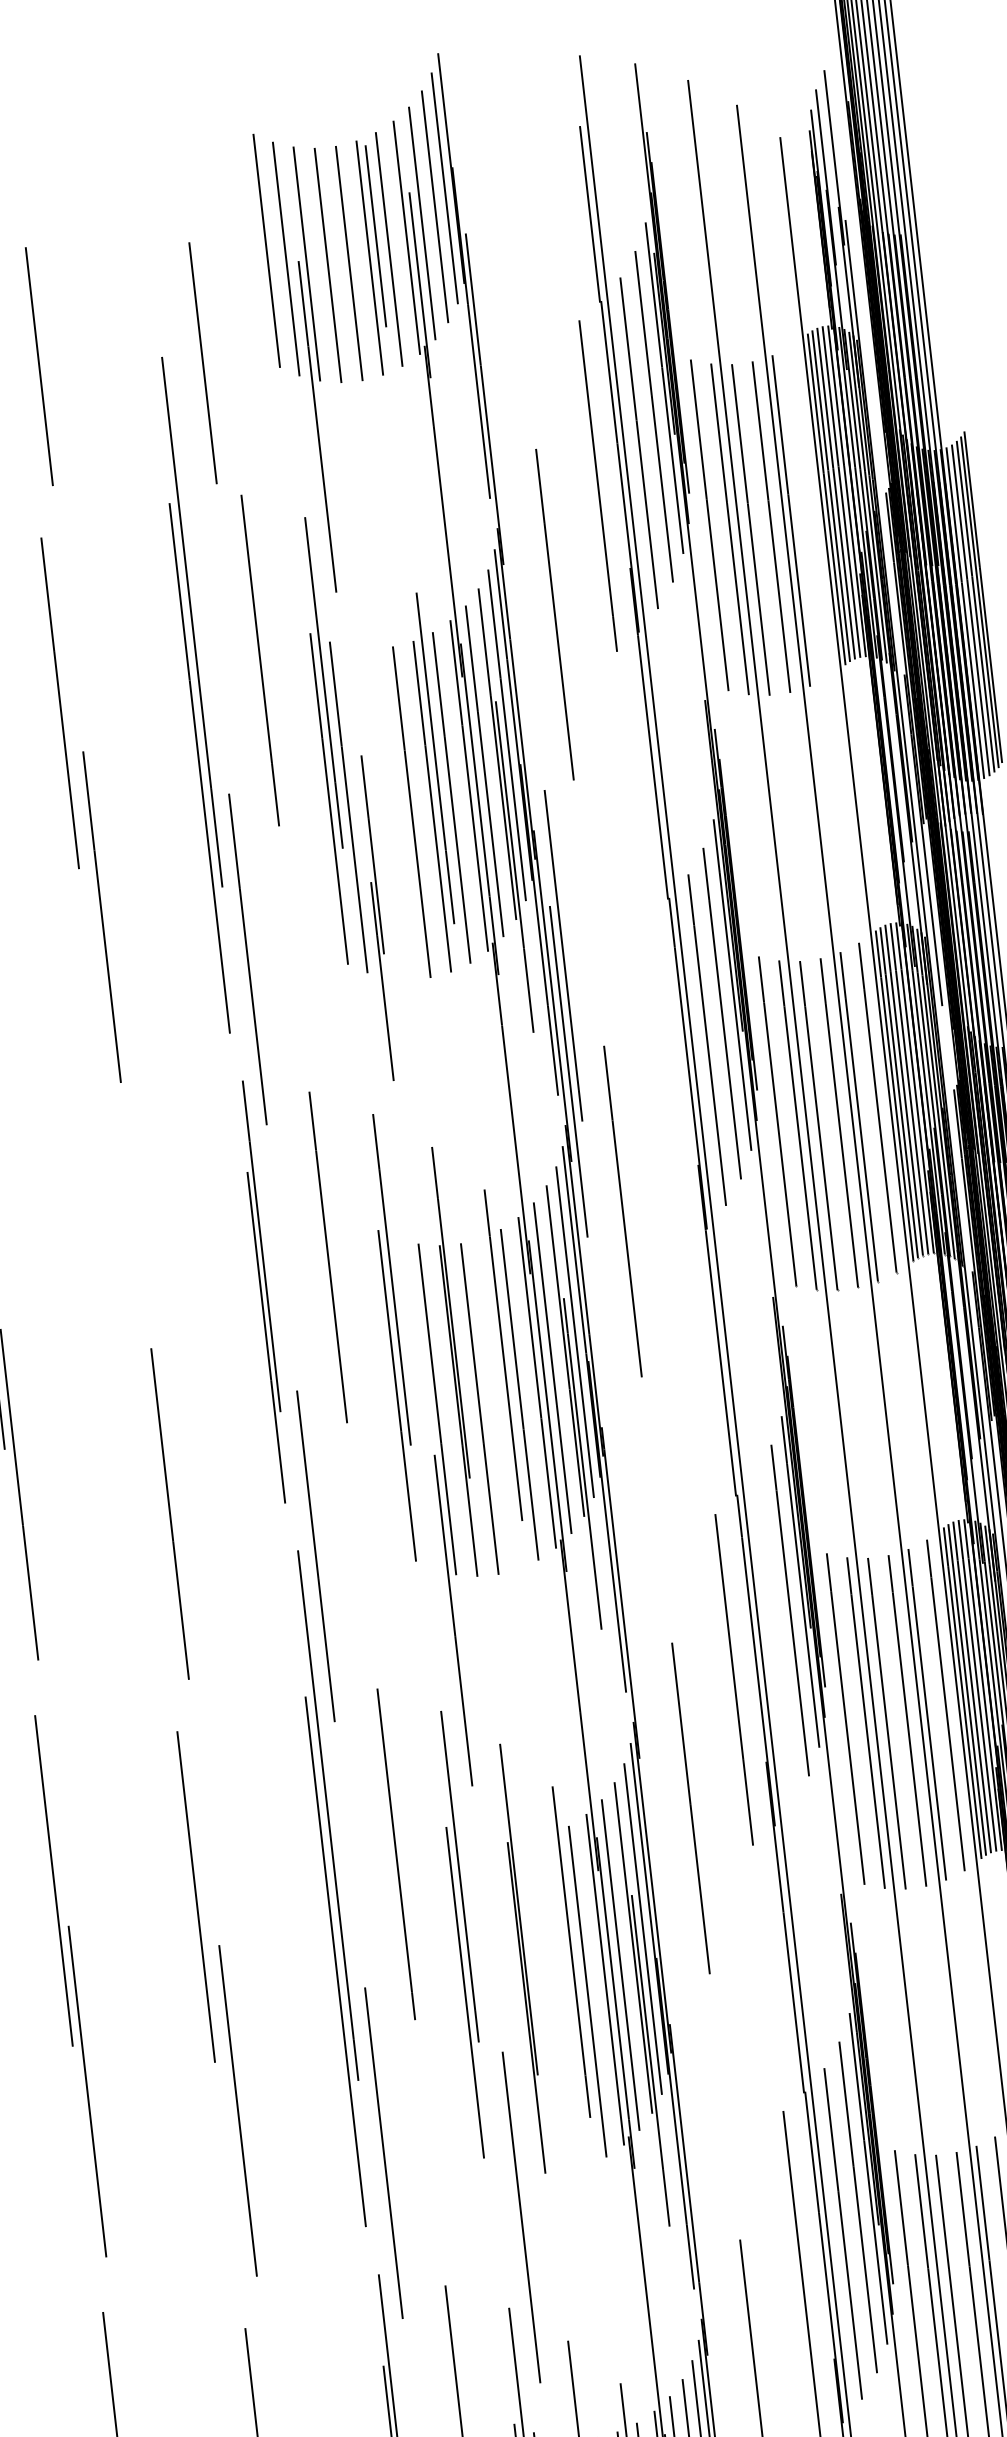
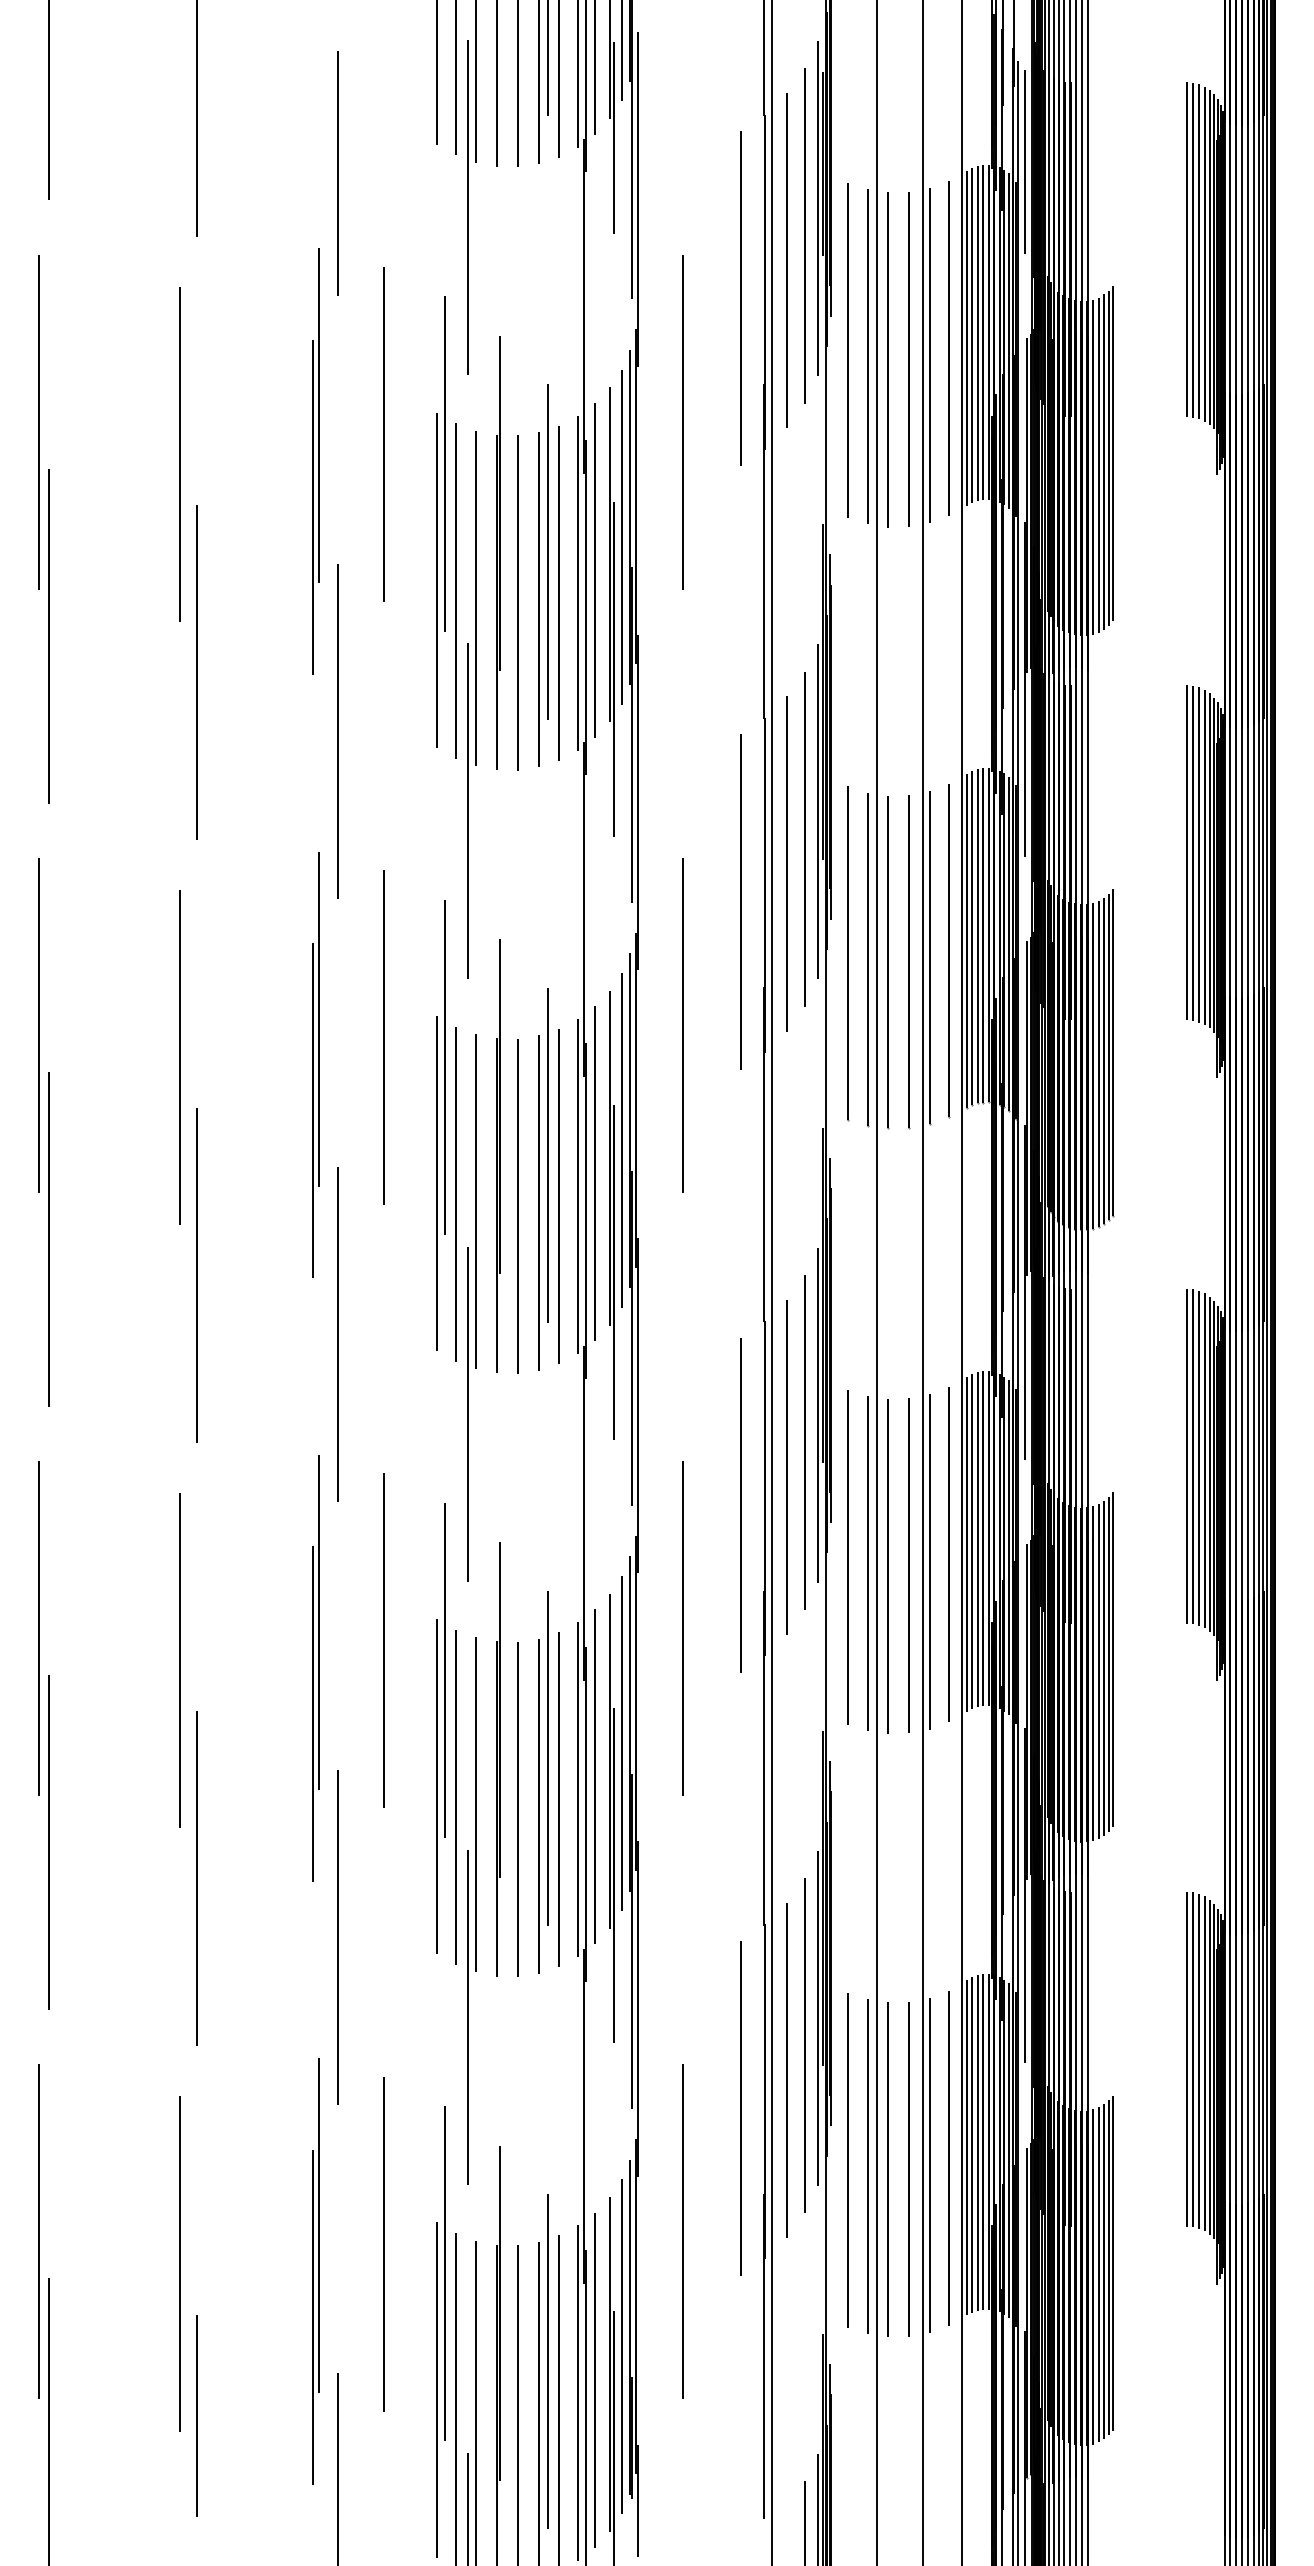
line: (864, 318) -> (1025, 161), added
line: (454, 340) -> (614, 137), added
line: (202, 363) -> (337, 173), moved
line: (809, 511) -> (948, 348), added
part: (195, 695) -> (315, 461), size x0.62
part: (386, 764) -> (498, 552), added
part: (377, 917) -> (471, 704), size x1.67
part: (565, 1013) -> (648, 821), removed
line: (665, 1082) -> (740, 901), added
line: (128, 1300) -> (179, 1057), added
line: (499, 1403) -> (538, 1202), added
line: (416, 1404) -> (455, 1194), added
line: (774, 1637) -> (786, 1467), added
part: (331, 1889) -> (315, 1668), size x0.62
line: (568, 1999) -> (539, 1805), added
line: (484, 2001) -> (455, 1797), added
line: (505, 2005) -> (475, 1804), added
line: (547, 2006) -> (517, 1809), added

